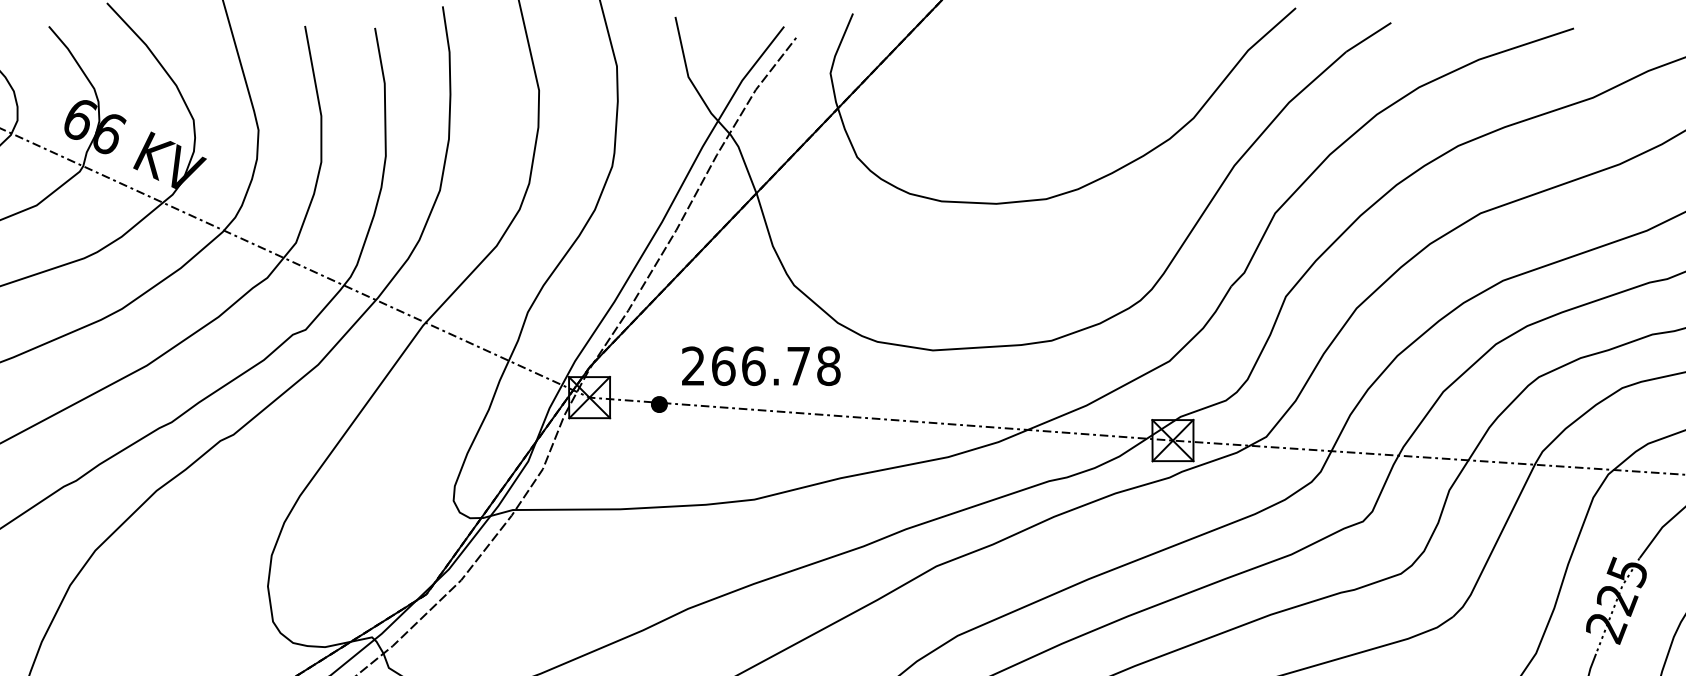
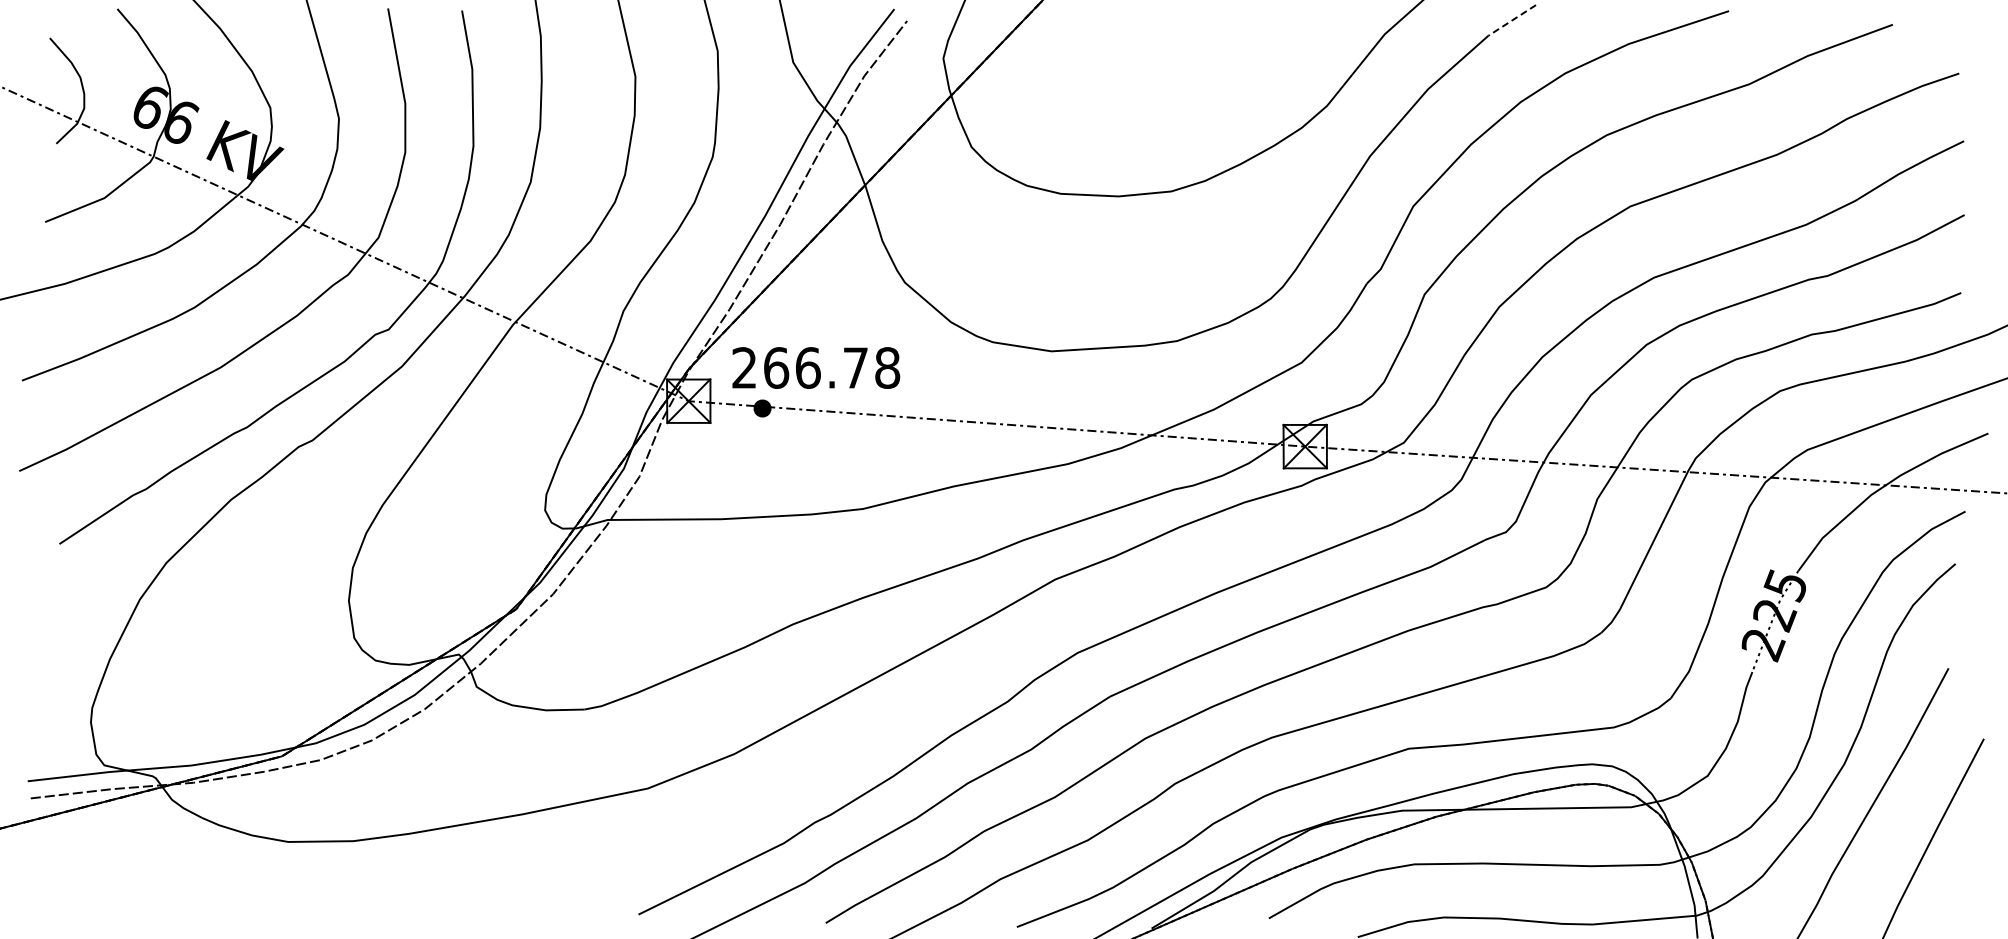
line: (1368, 37) -> (1511, 20), solid -> dashed
text: (761, 365) -> (816, 367), moved

